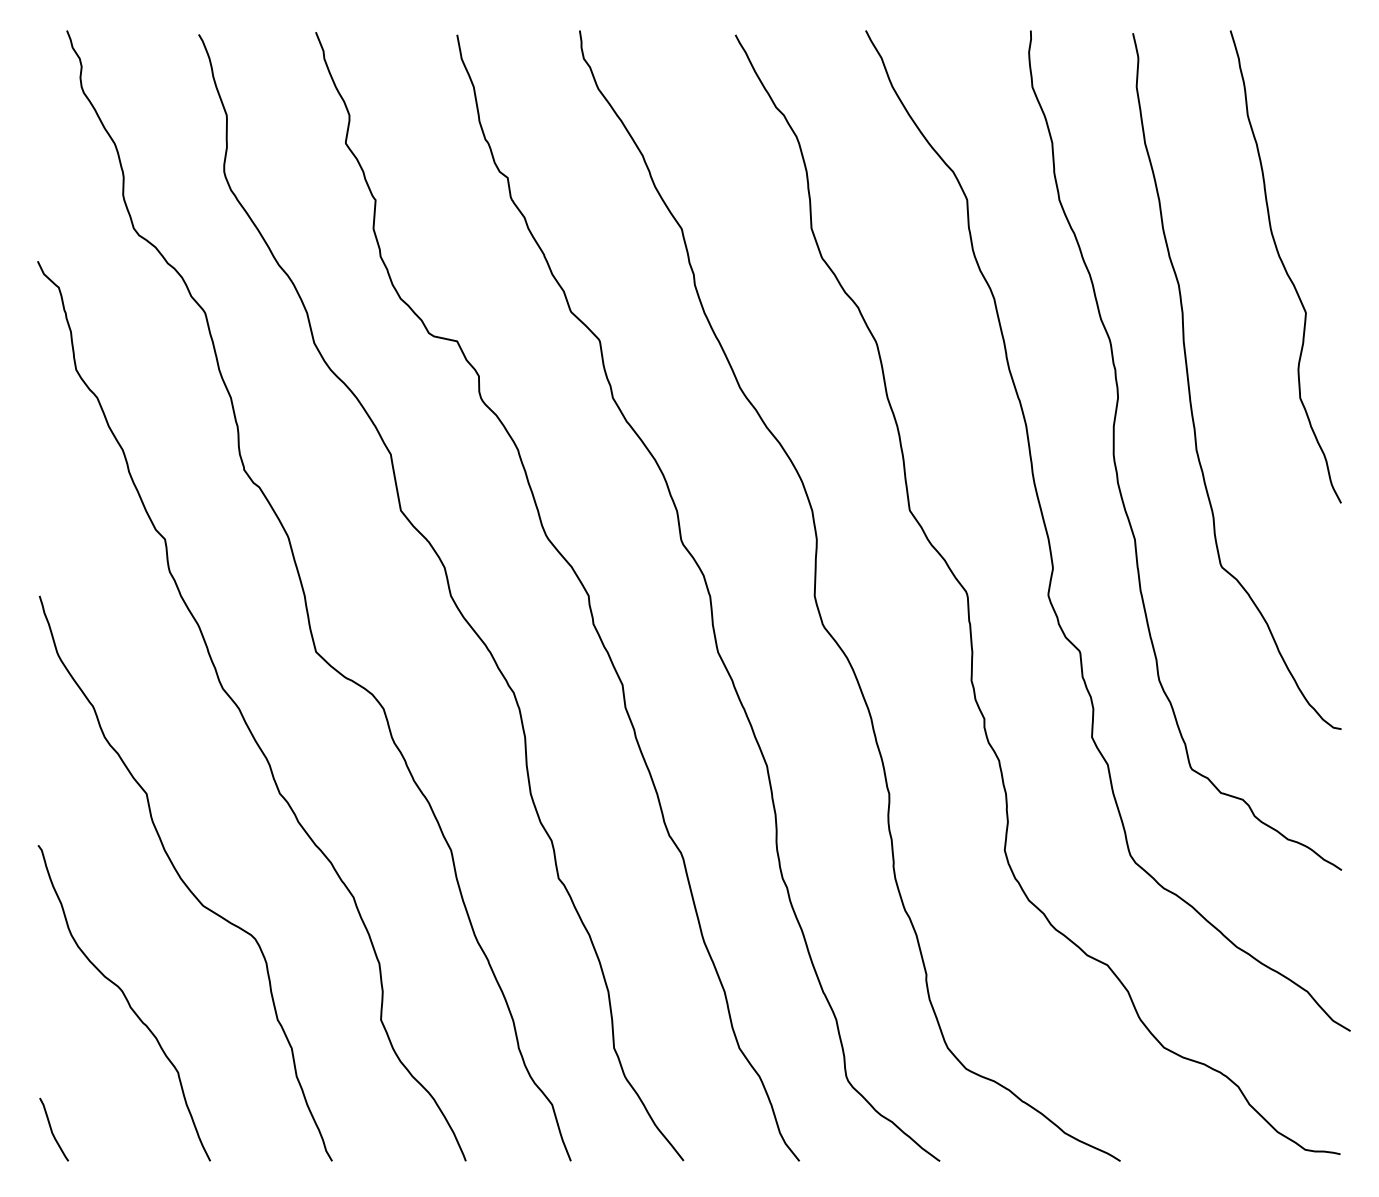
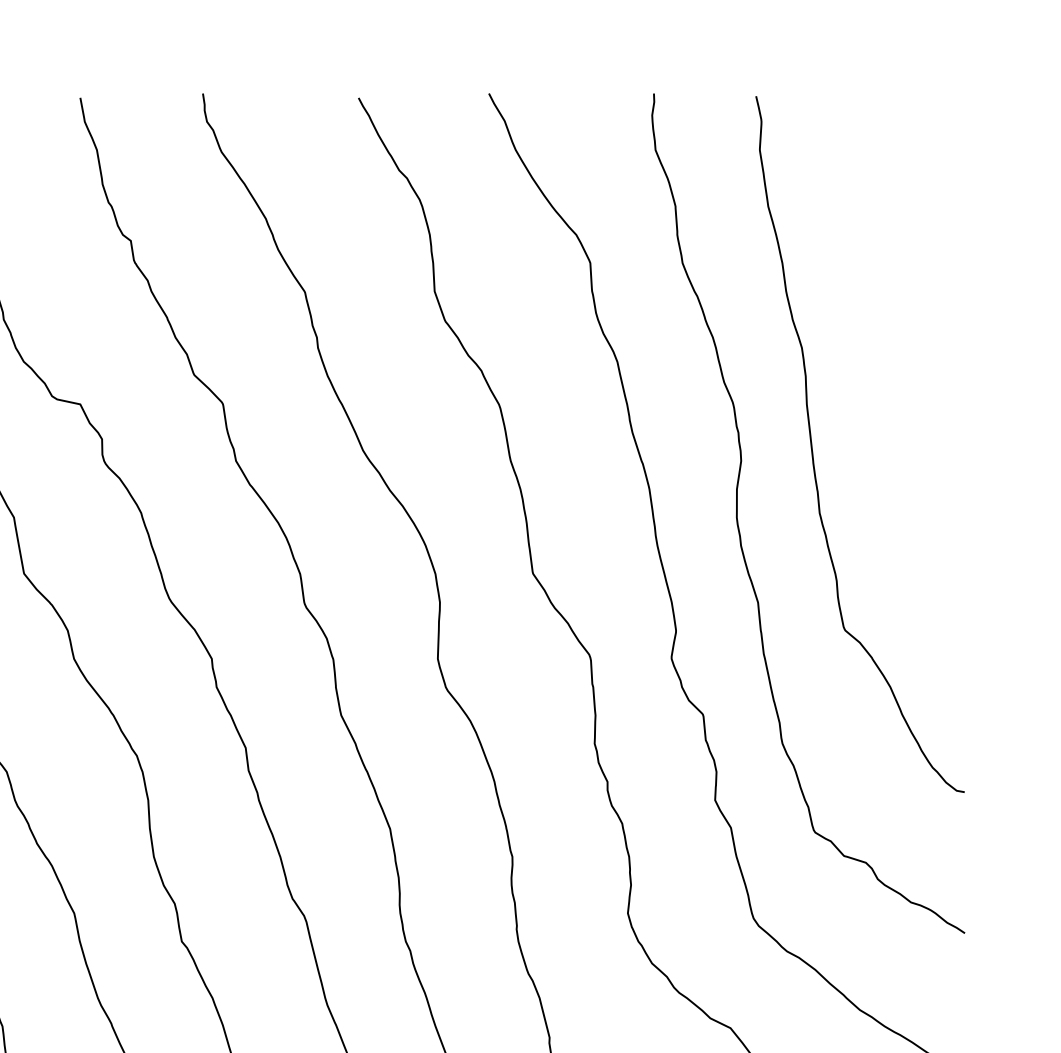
curve: (1284, 266) -> (907, 329), removed

